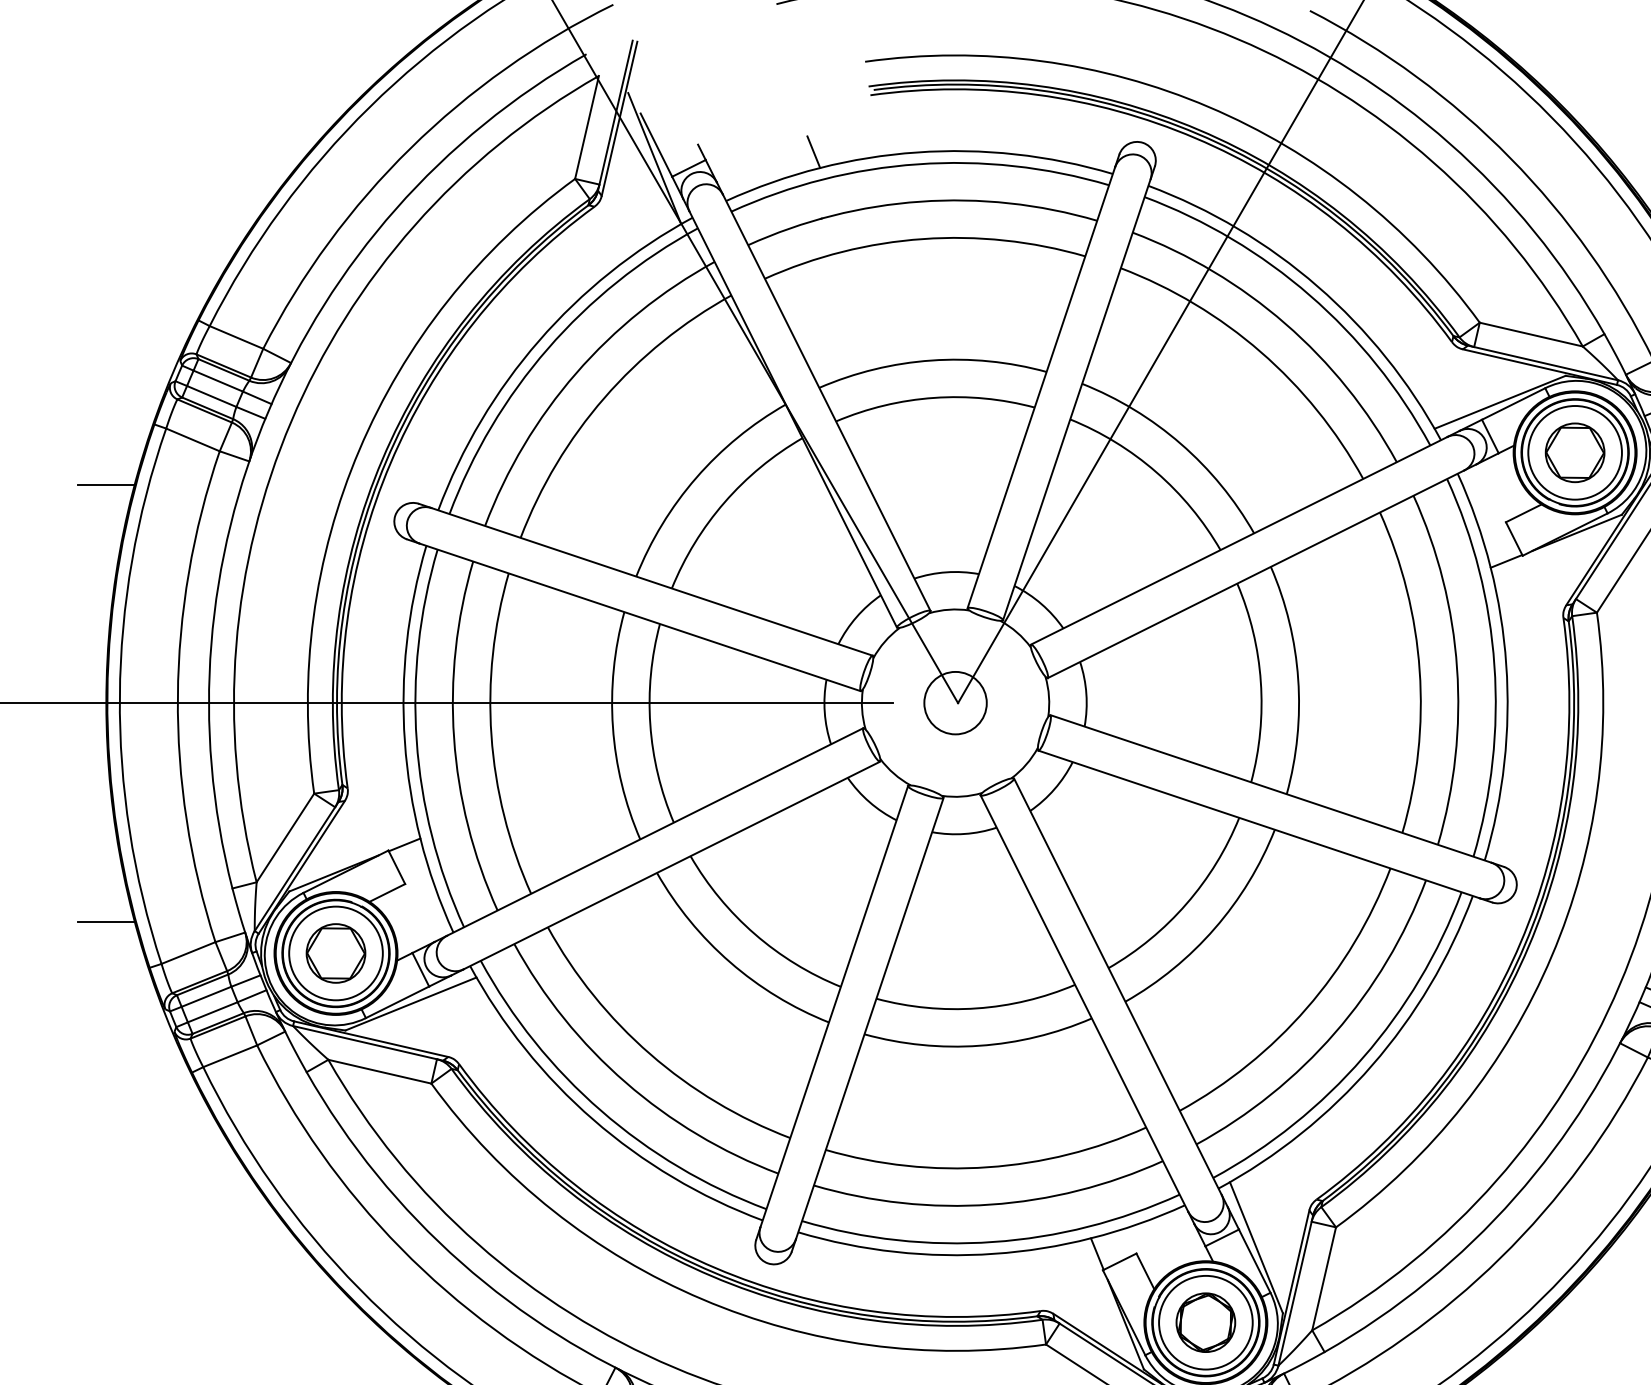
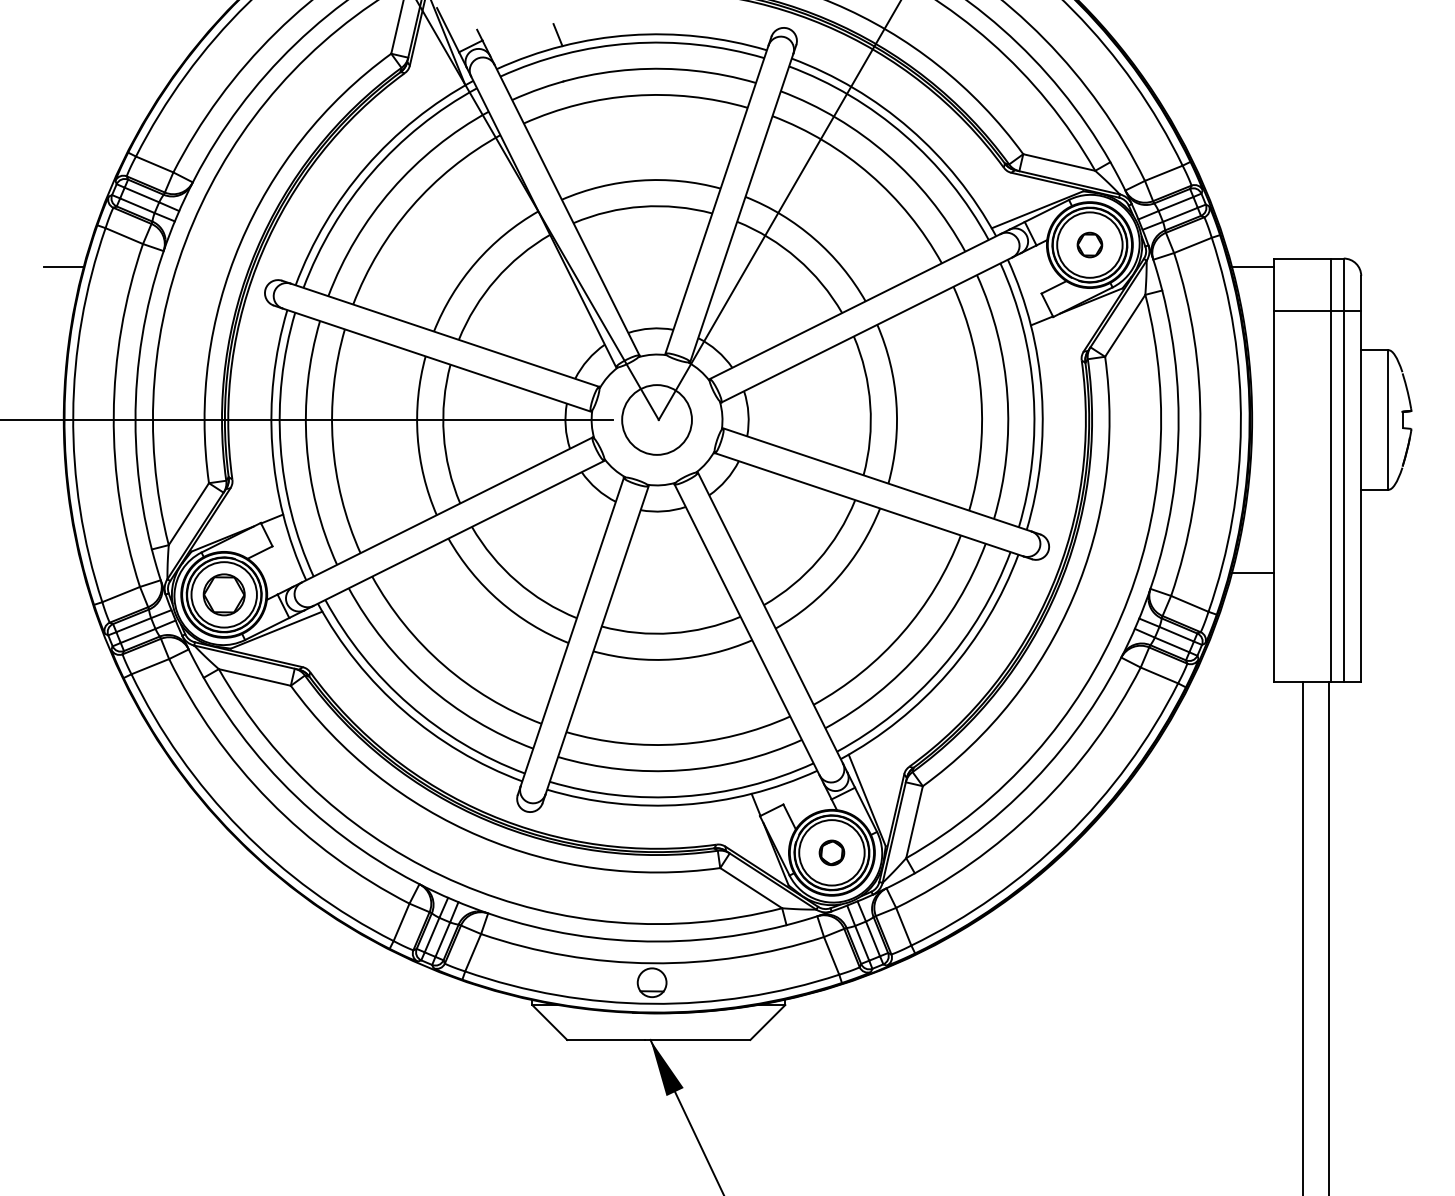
part: (1574, 451) -> (1089, 244), size x0.6
circle: (954, 702) -> (656, 419), size x1.6
line: (105, 921) -> (63, 572), removed
part: (1205, 1322) -> (831, 852), size x0.6

